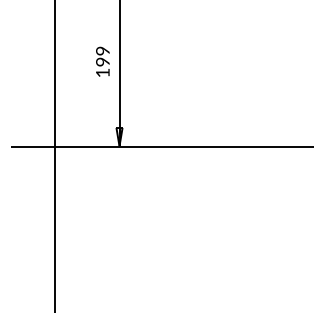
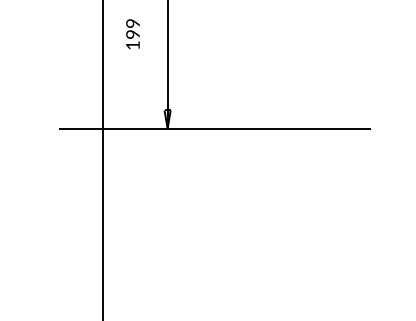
text: (102, 62) -> (132, 34), moved

